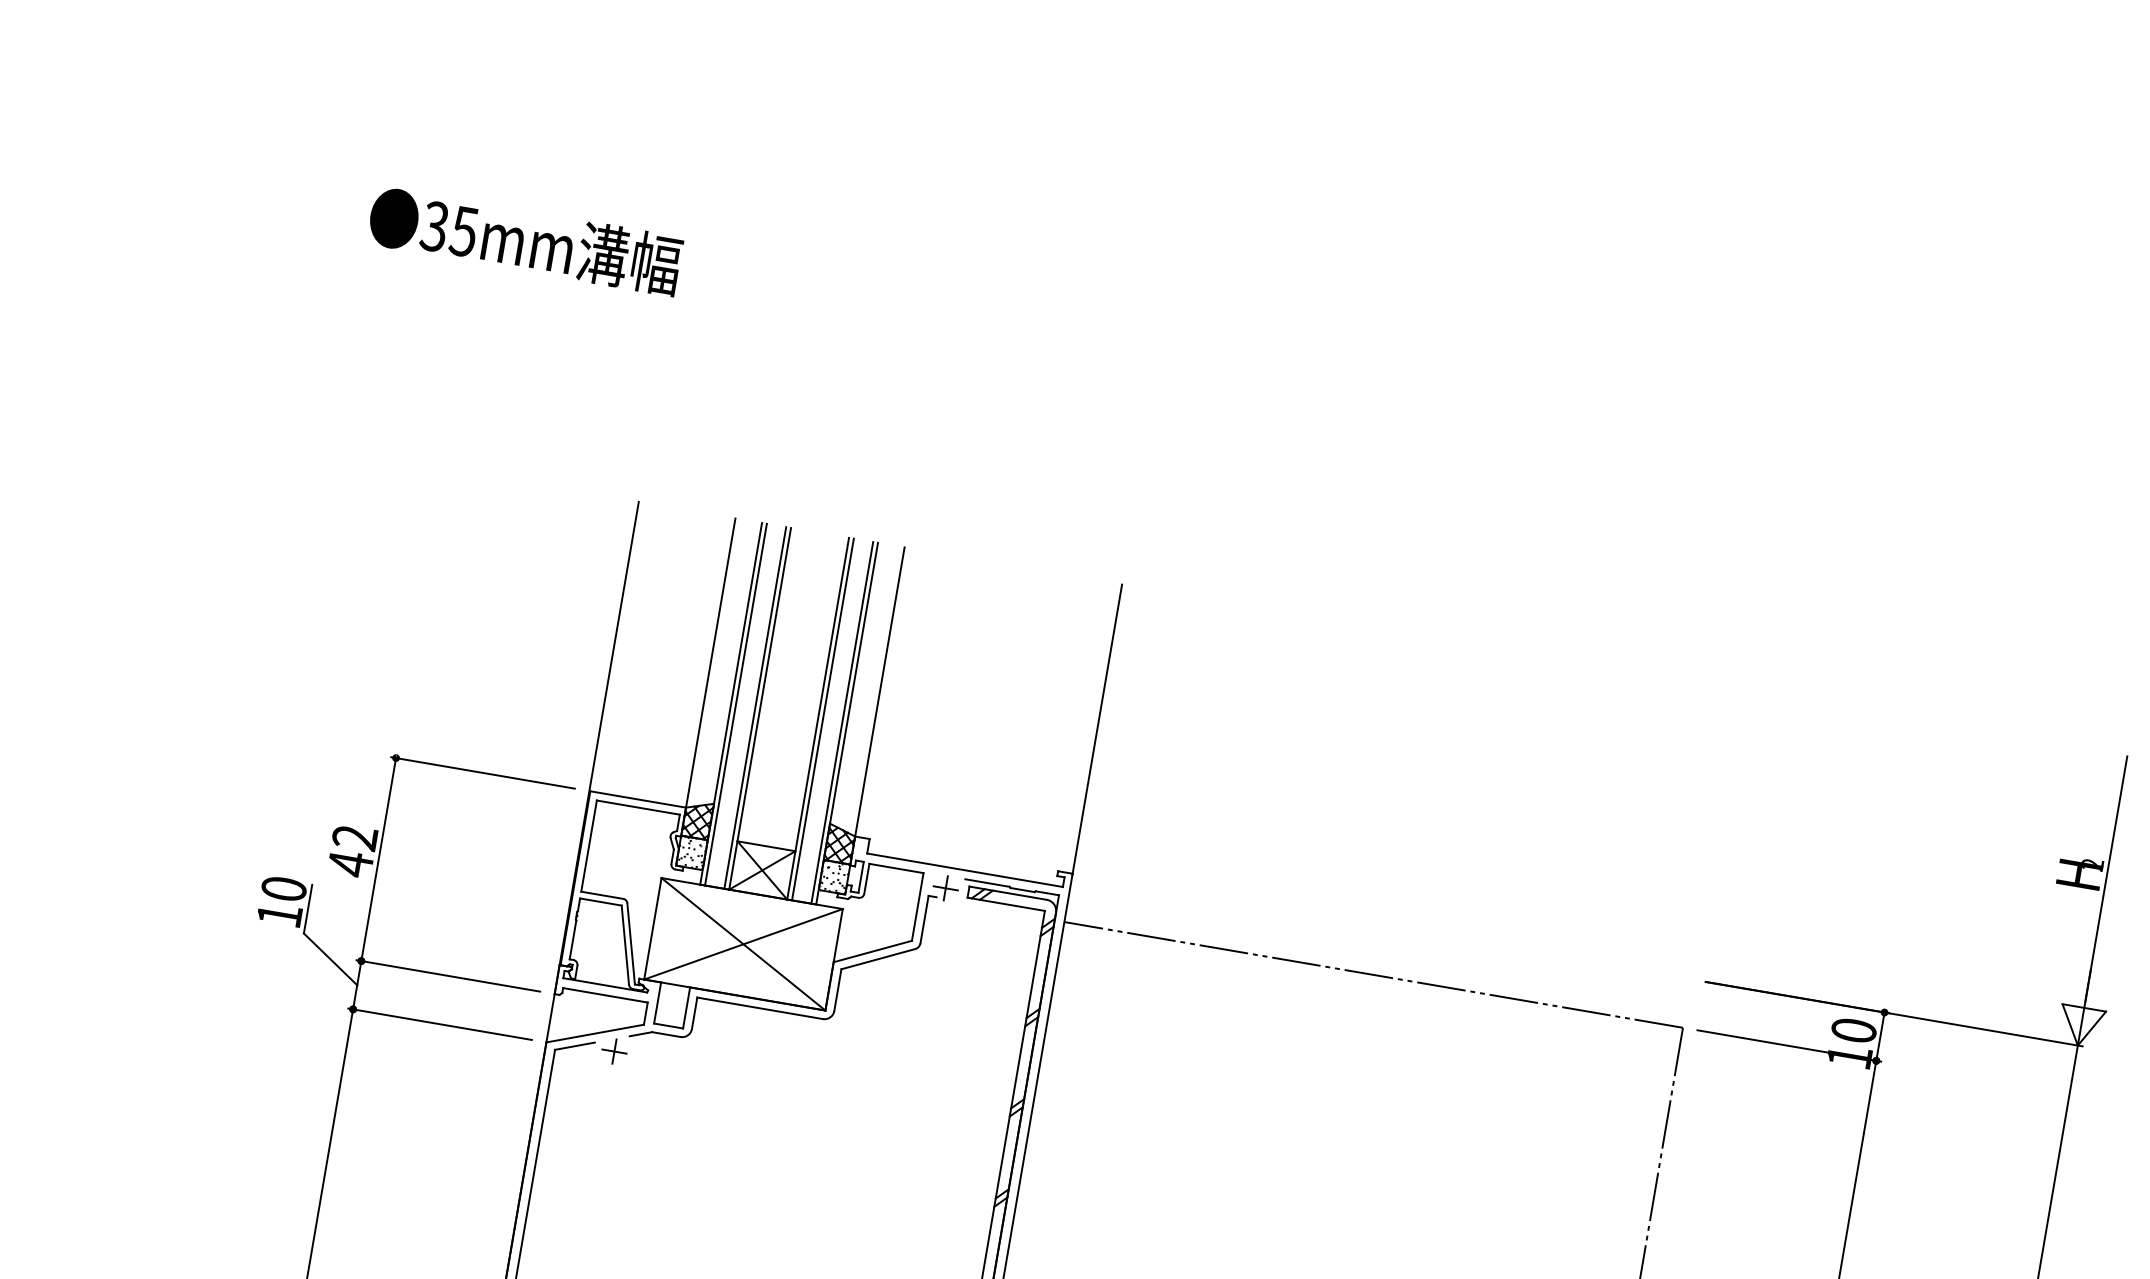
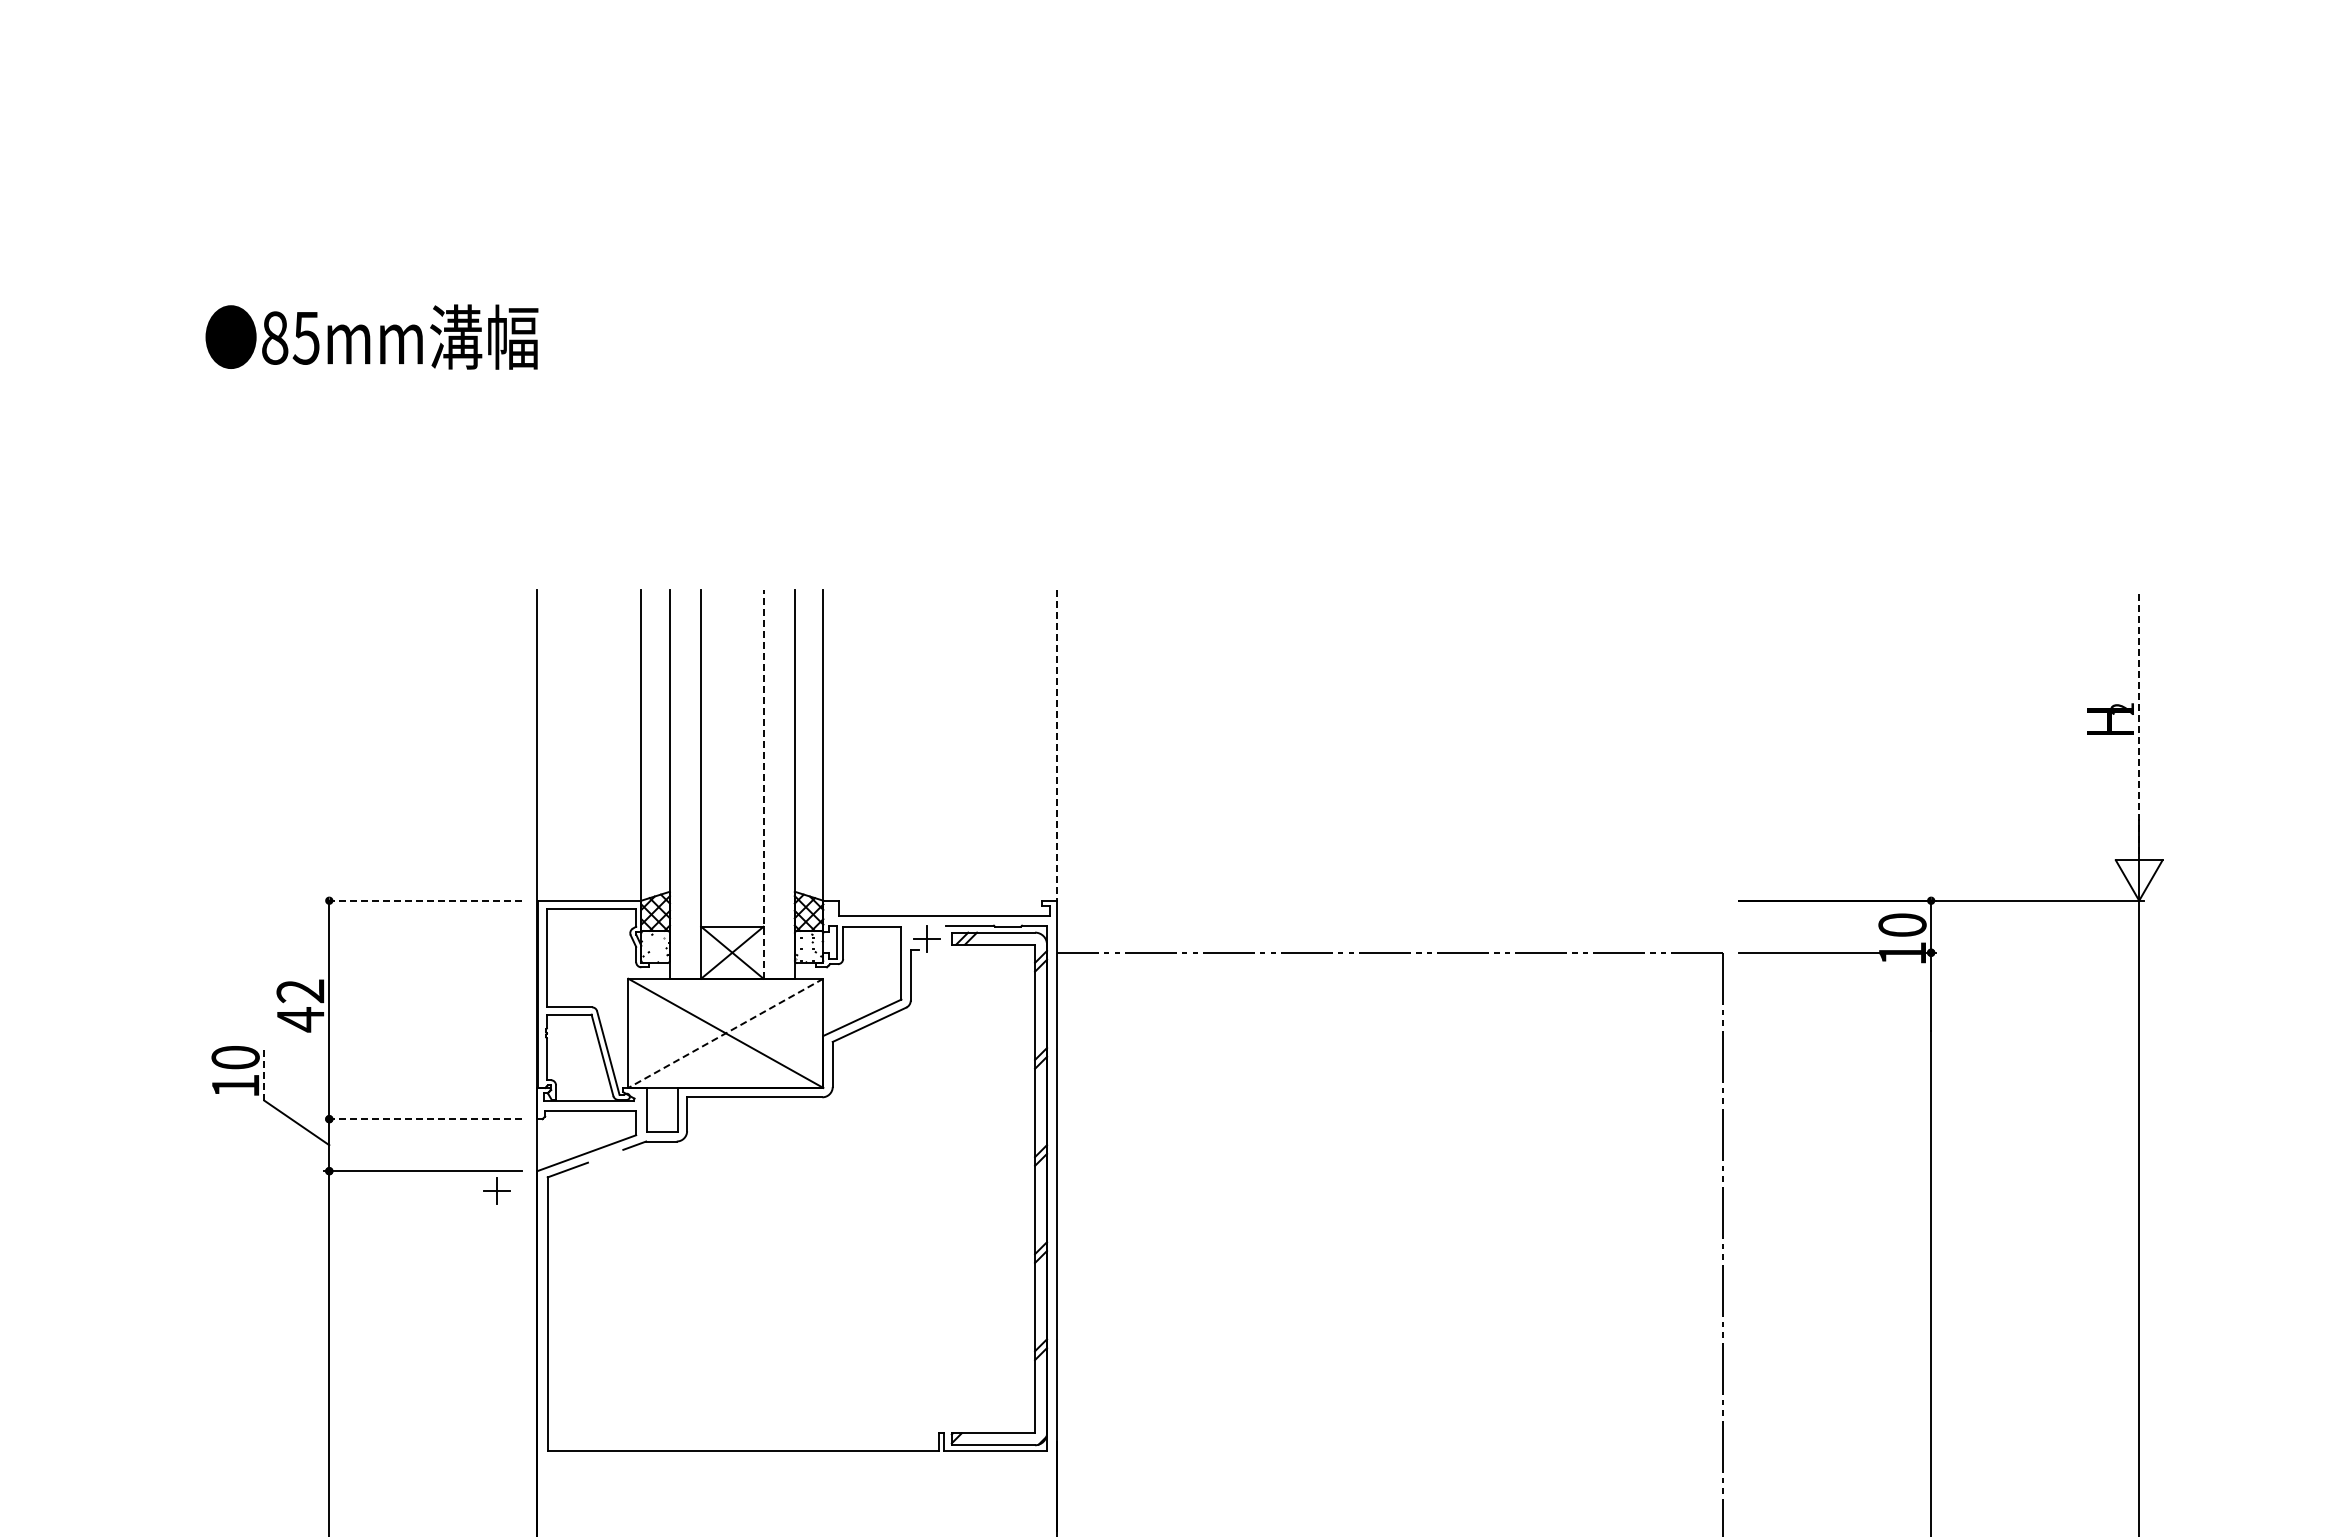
text: (434, 226) -> (274, 337), 35mm -> 85mm
line: (736, 704) -> (675, 783), removed
line: (754, 707) -> (695, 783), removed
line: (822, 718) -> (768, 783), removed
line: (817, 719) -> (763, 784), solid -> dashed
line: (842, 722) -> (789, 783), removed
line: (1097, 730) -> (1057, 746), solid -> dashed
line: (482, 772) -> (422, 900), solid -> dashed
line: (2106, 879) -> (2139, 721), solid -> dashed
line: (308, 908) -> (264, 1073), solid -> dashed
line: (743, 944) -> (725, 1033), solid -> dashed
line: (447, 976) -> (422, 1119), solid -> dashed
part: (613, 1051) -> (496, 1190), moved

